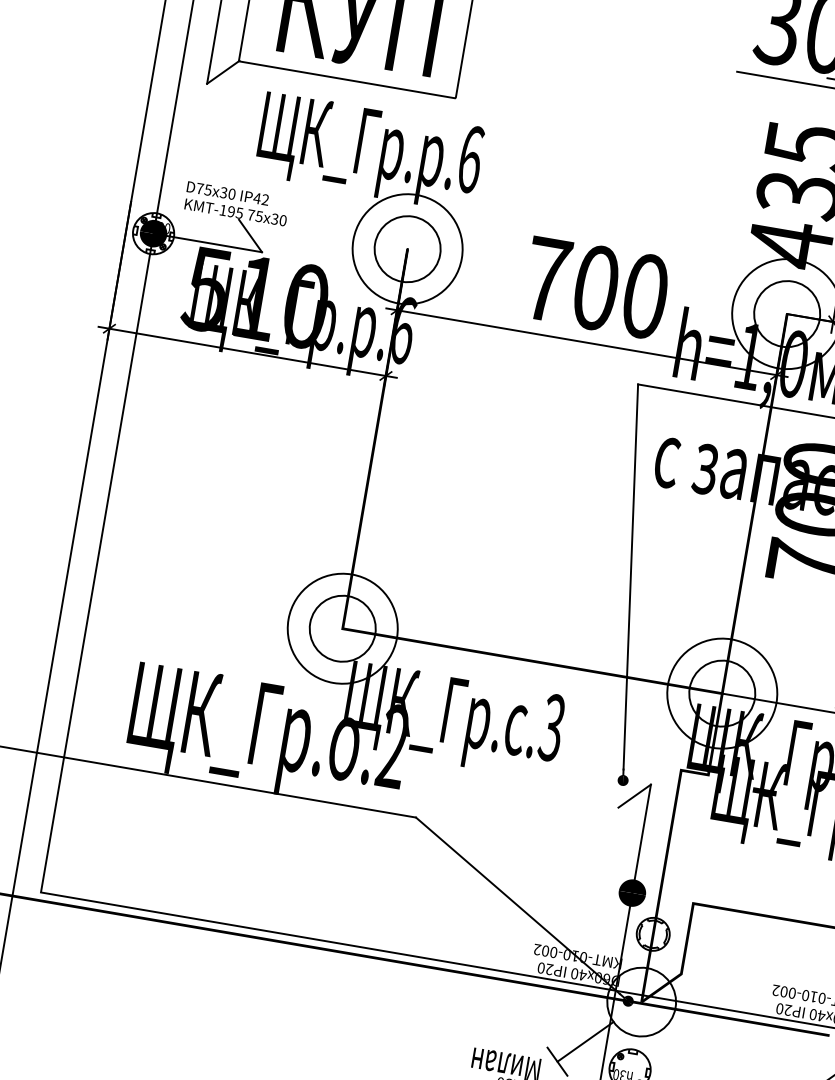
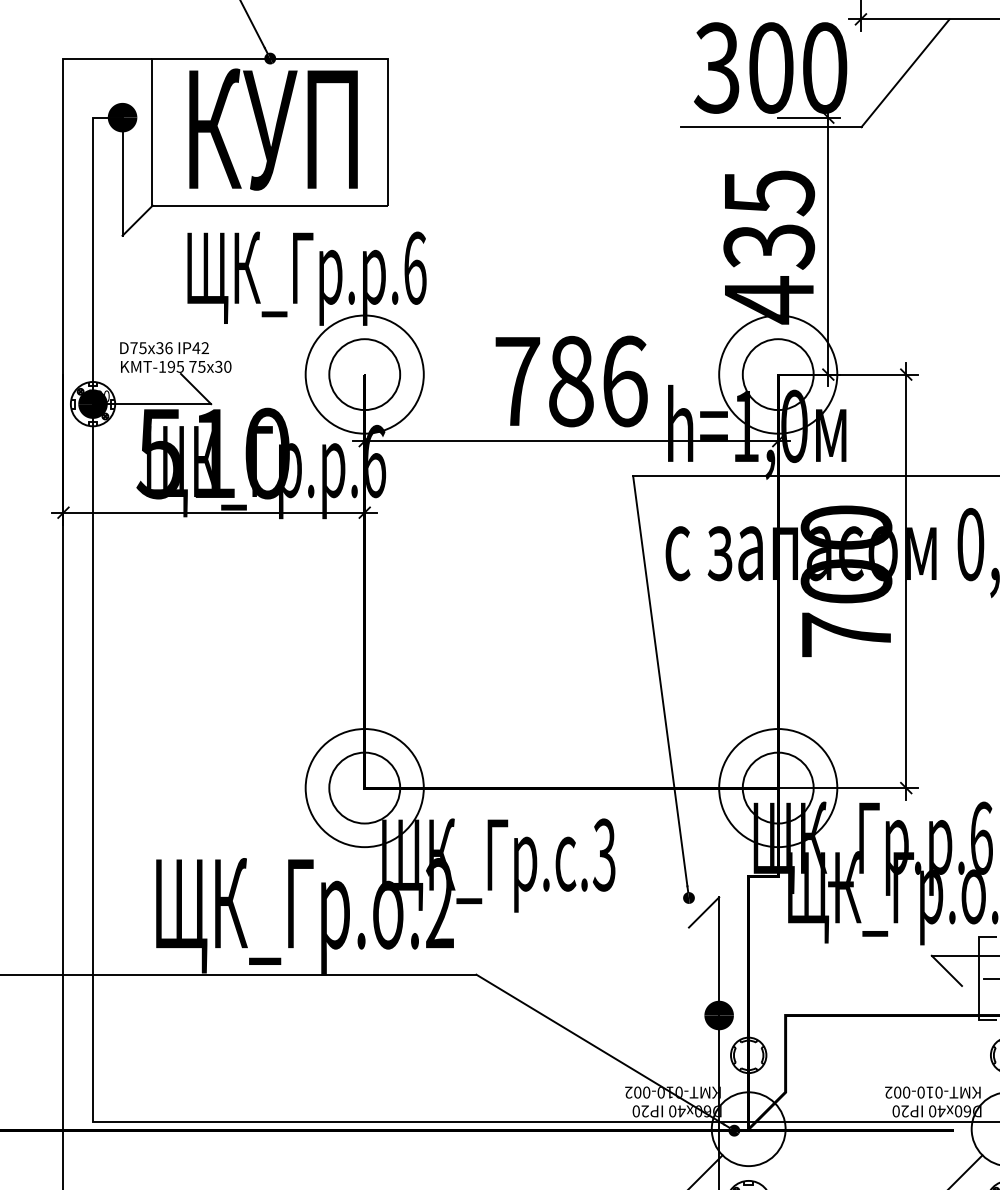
text: (231, 193) -> (168, 347), 30 -> 36
text: (621, 292) -> (598, 381), 700 -> 786

